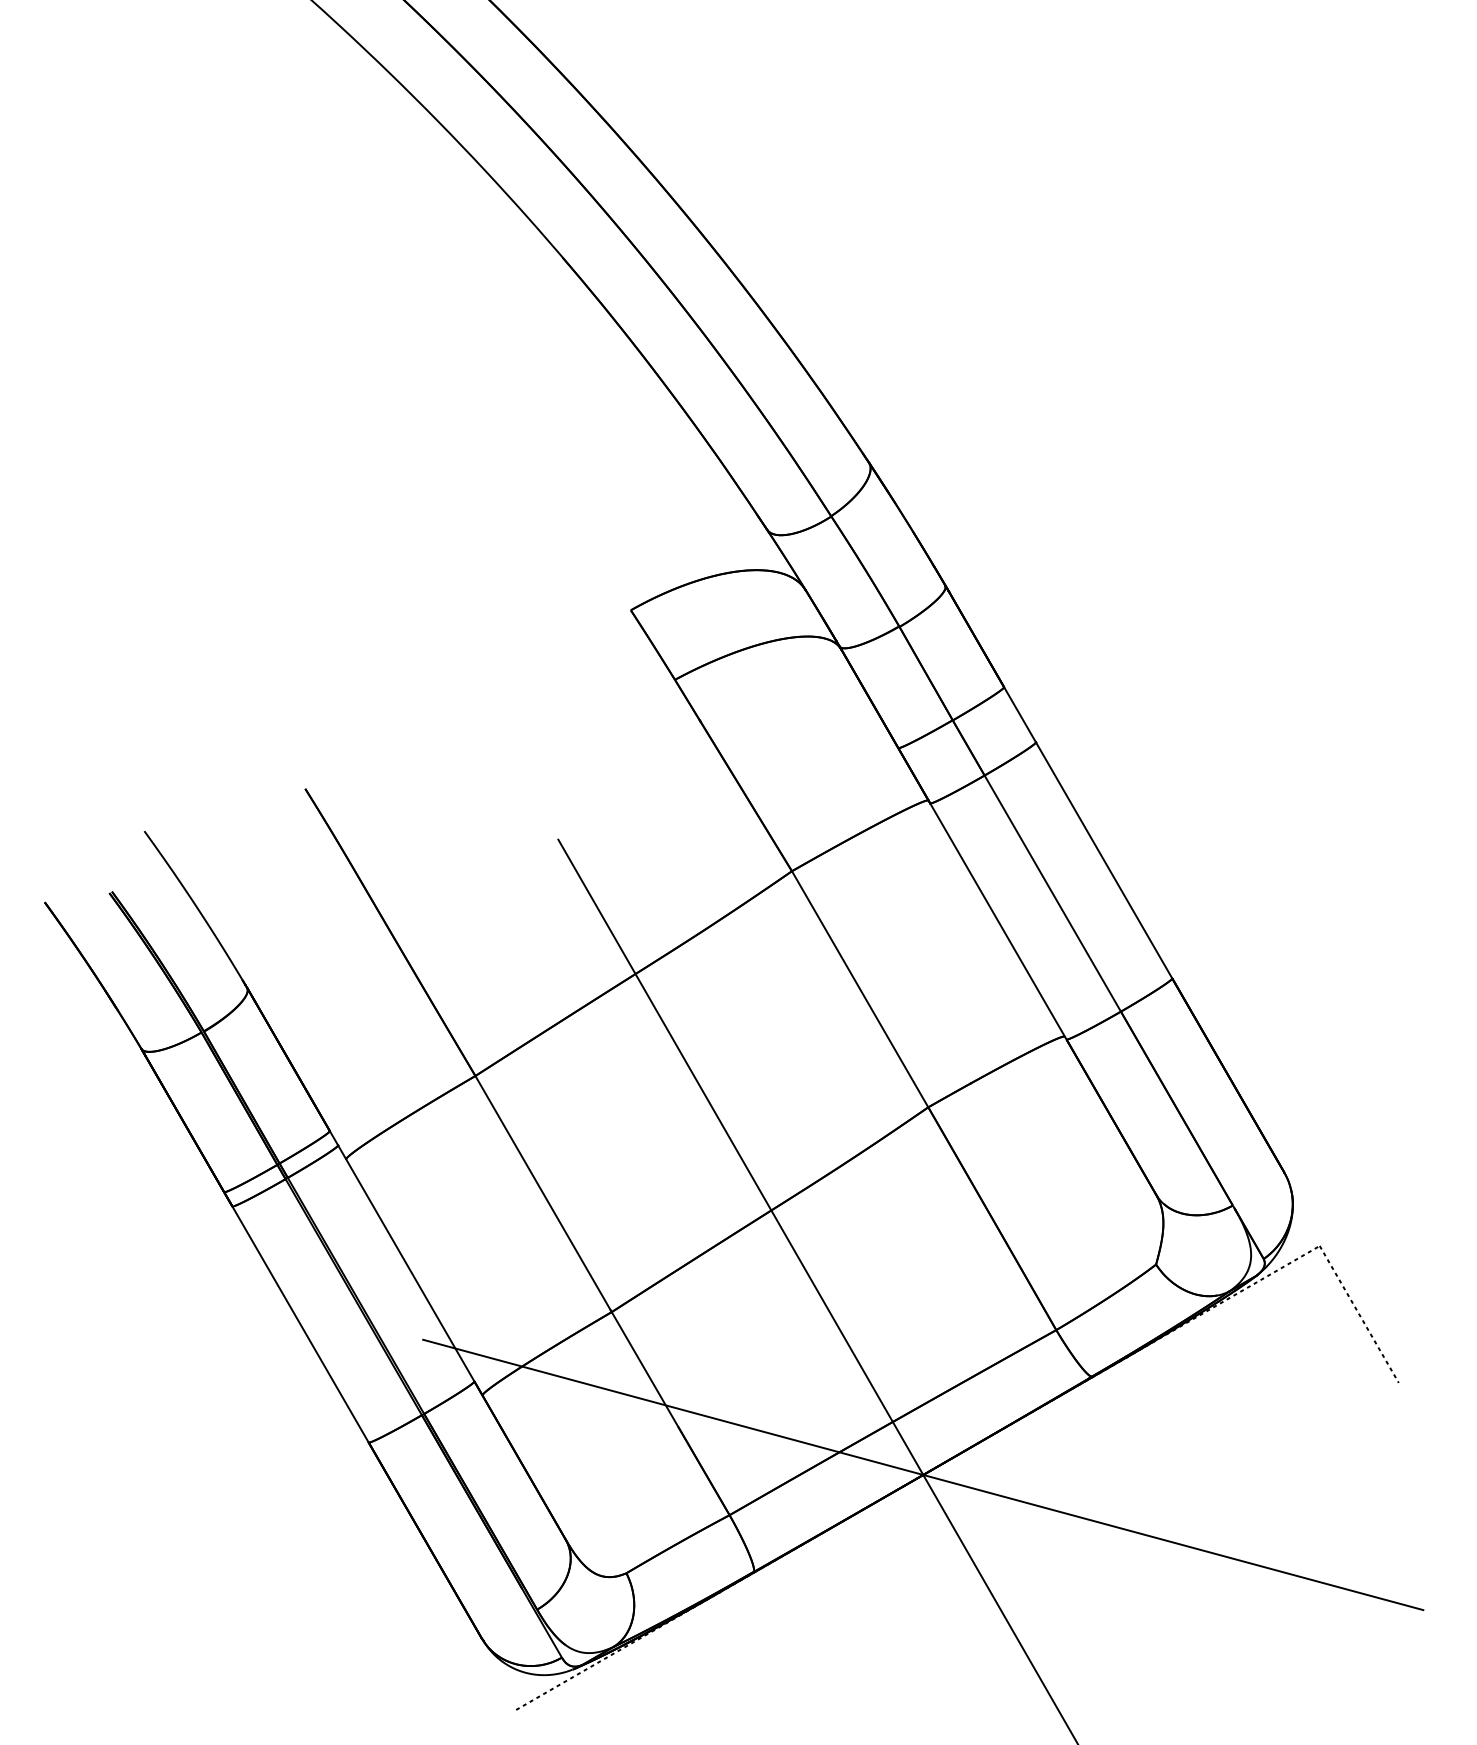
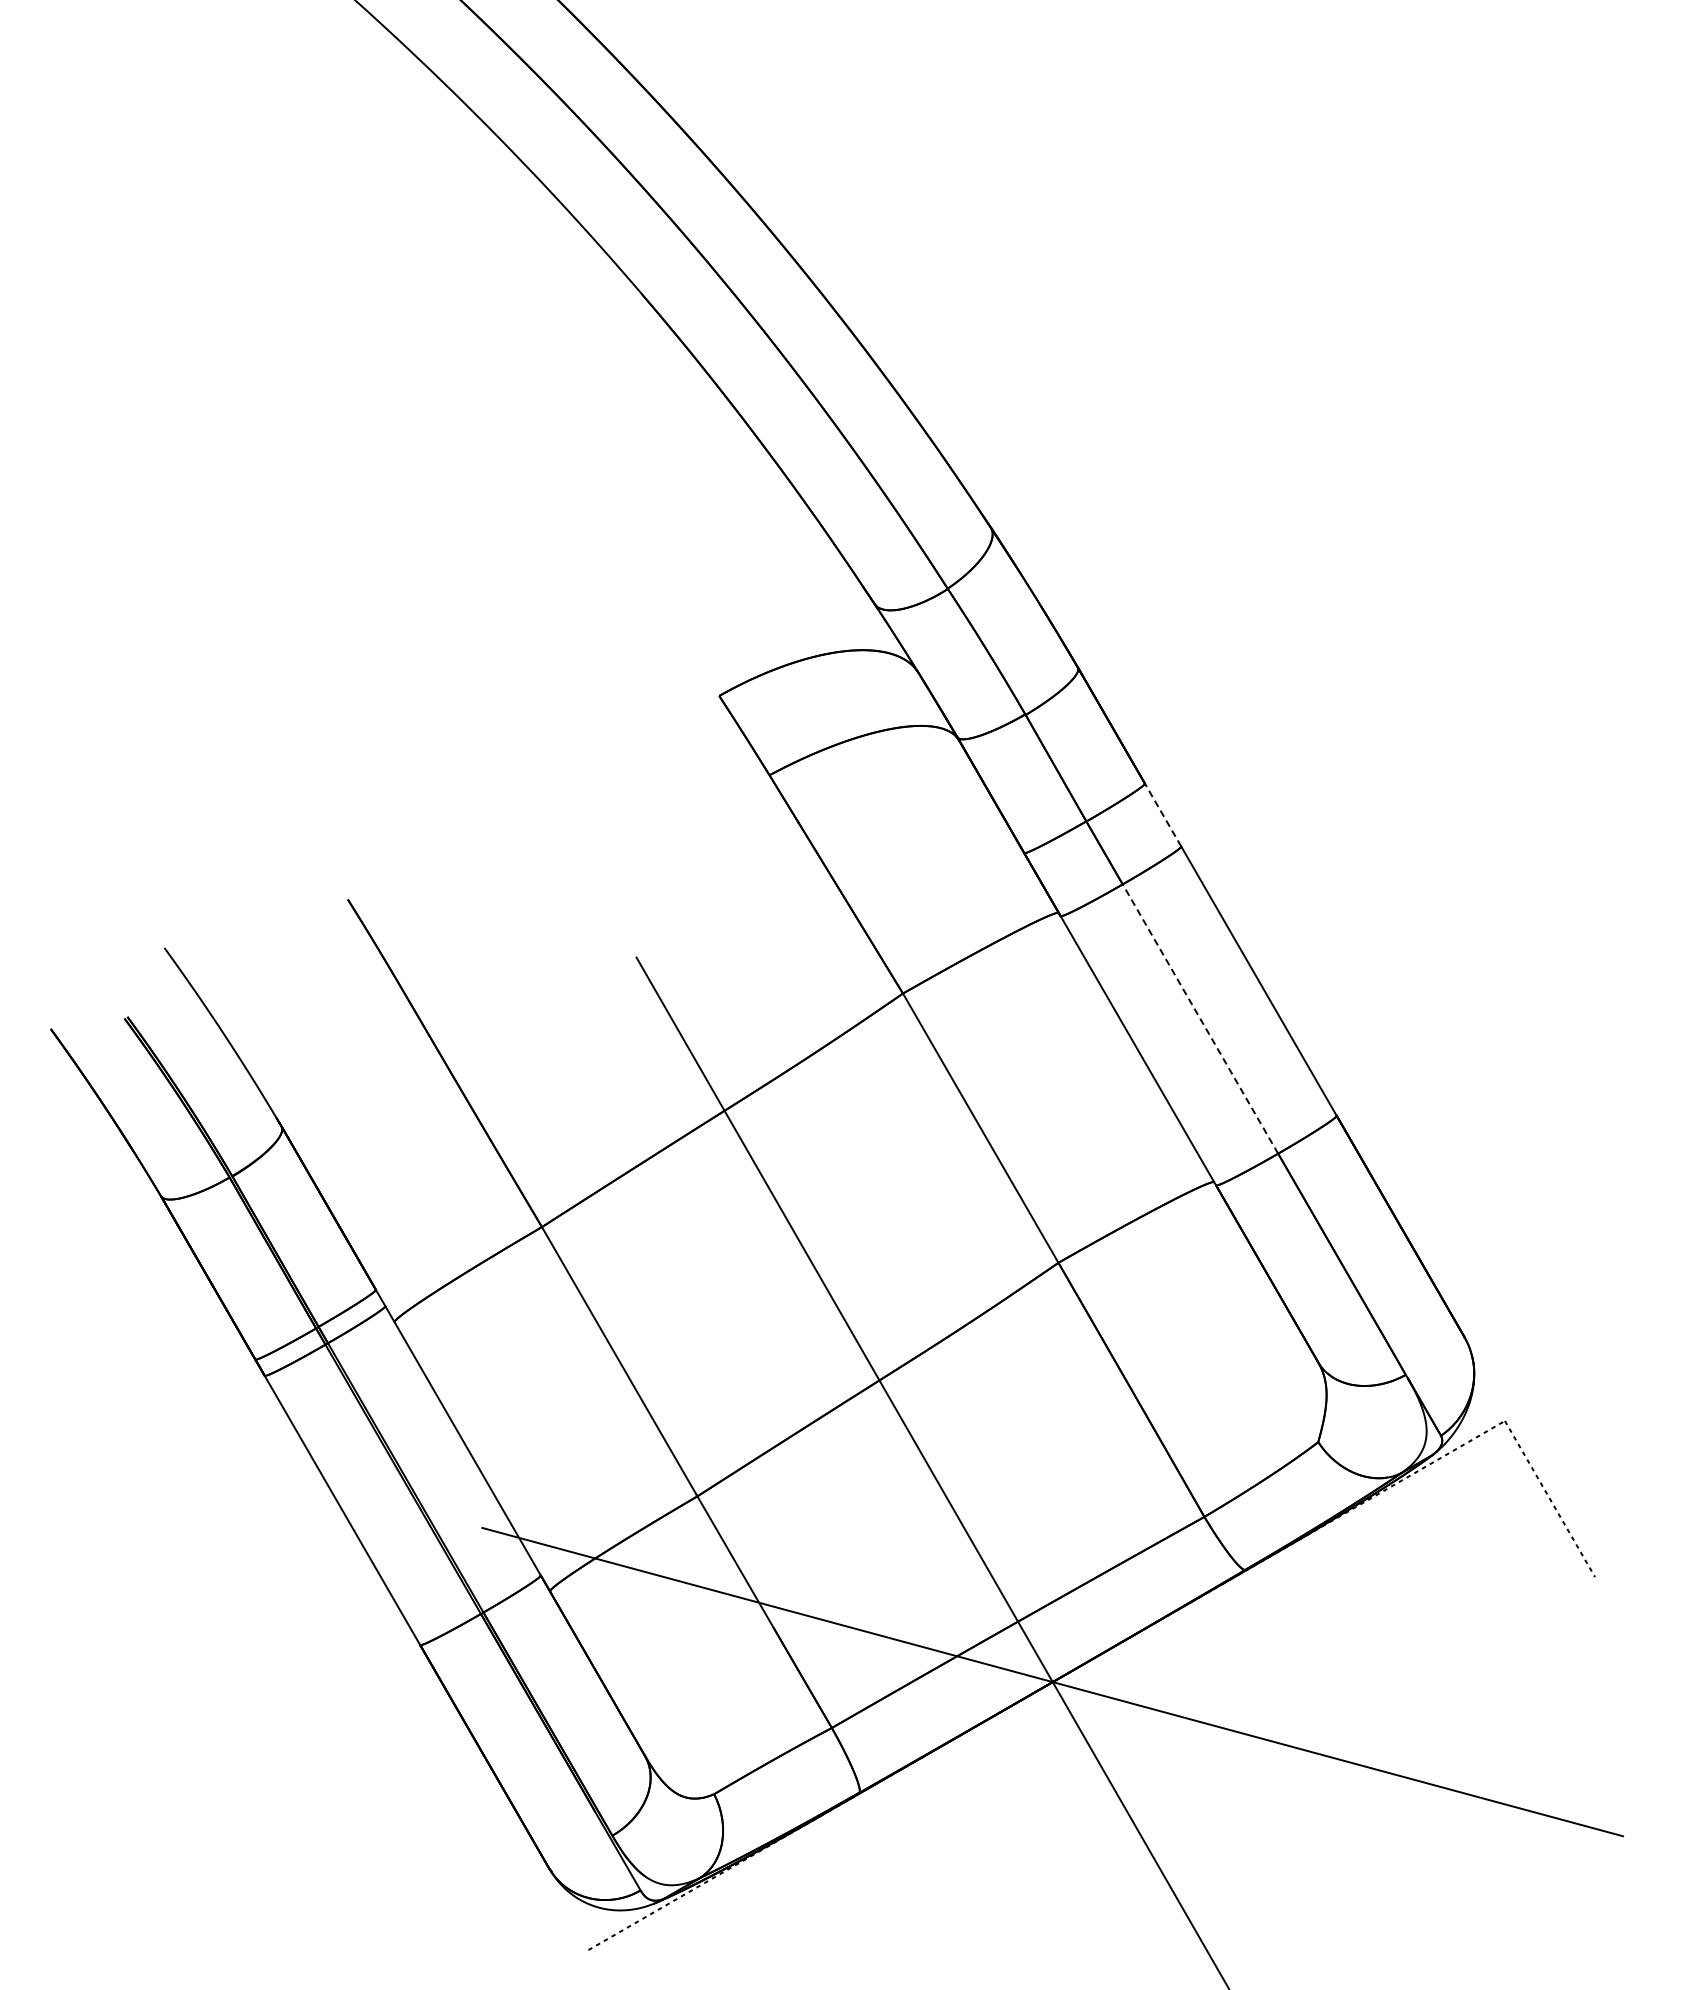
line: (1019, 714) -> (1162, 814), solid -> dashed
line: (1052, 893) -> (1200, 1018), solid -> dashed

